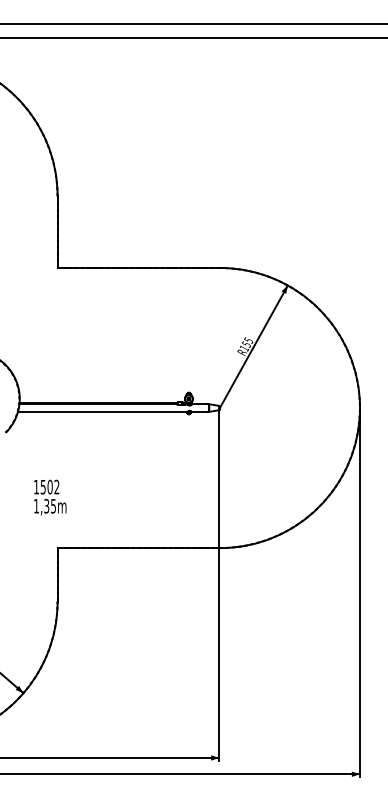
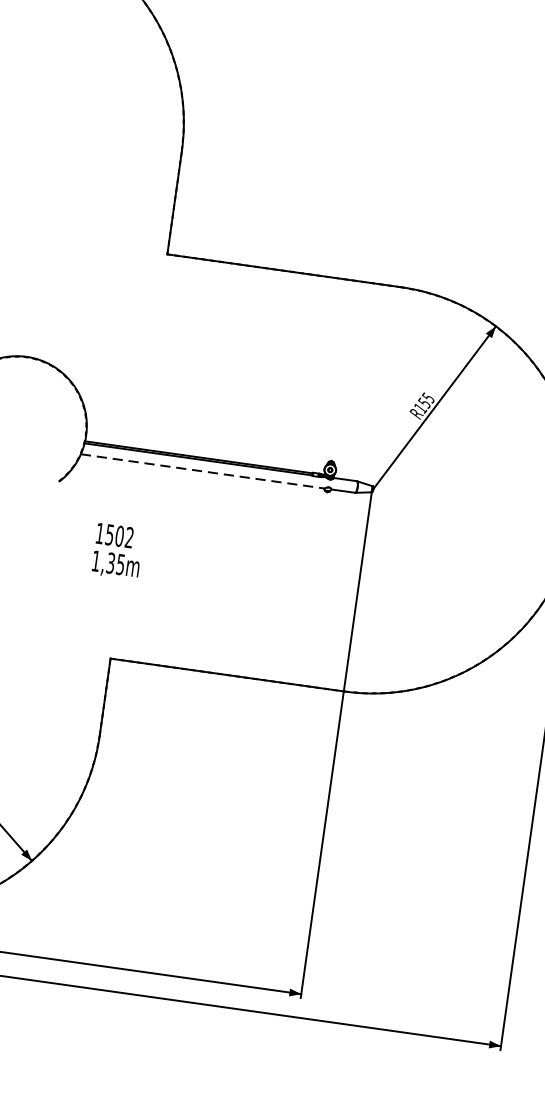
line: (102, 412) -> (202, 472), solid -> dashed
text: (50, 497) -> (118, 551), moved

